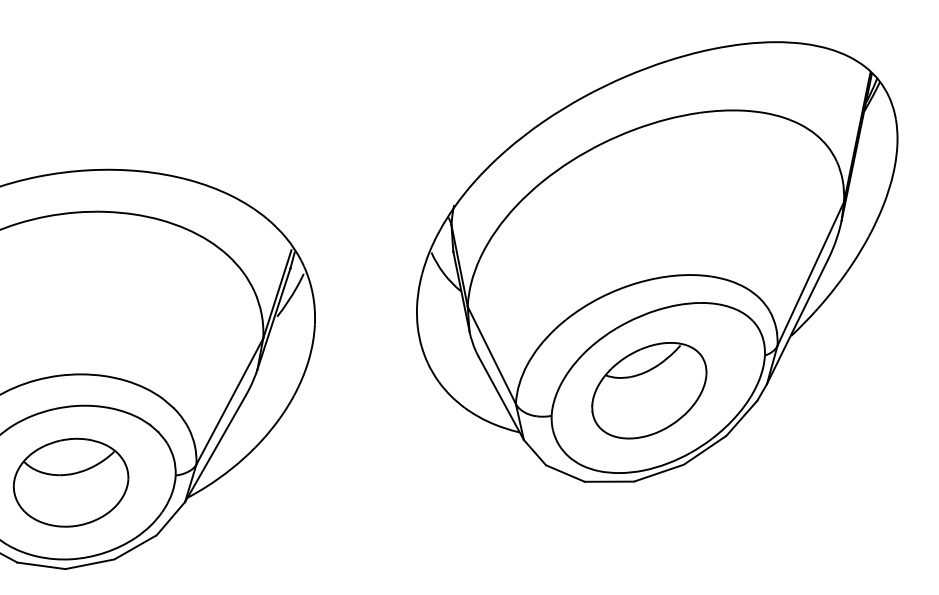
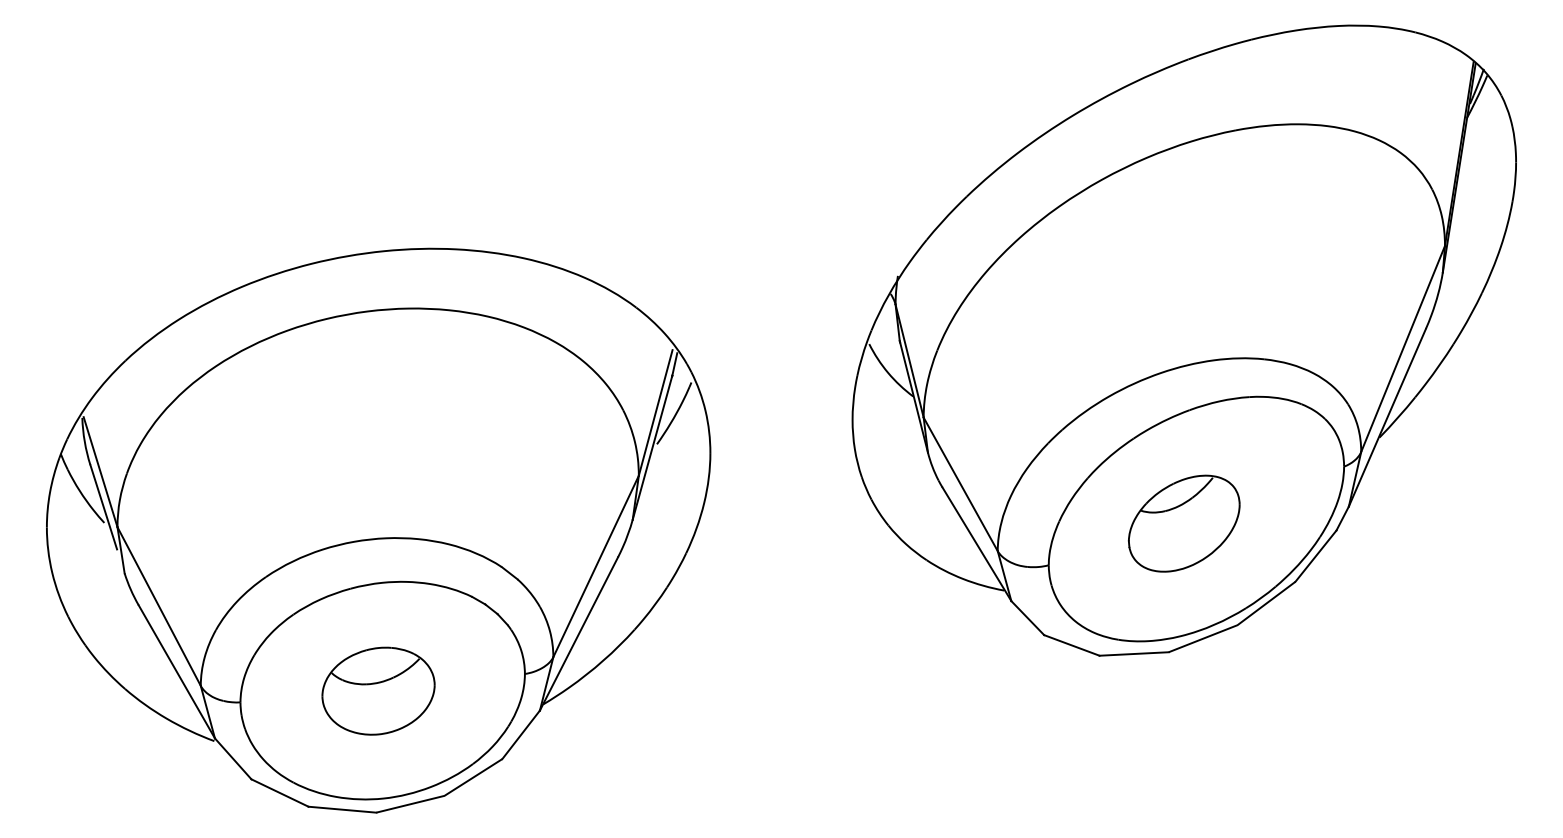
part: (649, 390) -> (1184, 523), size x0.7
part: (71, 483) -> (378, 691), size x0.7

